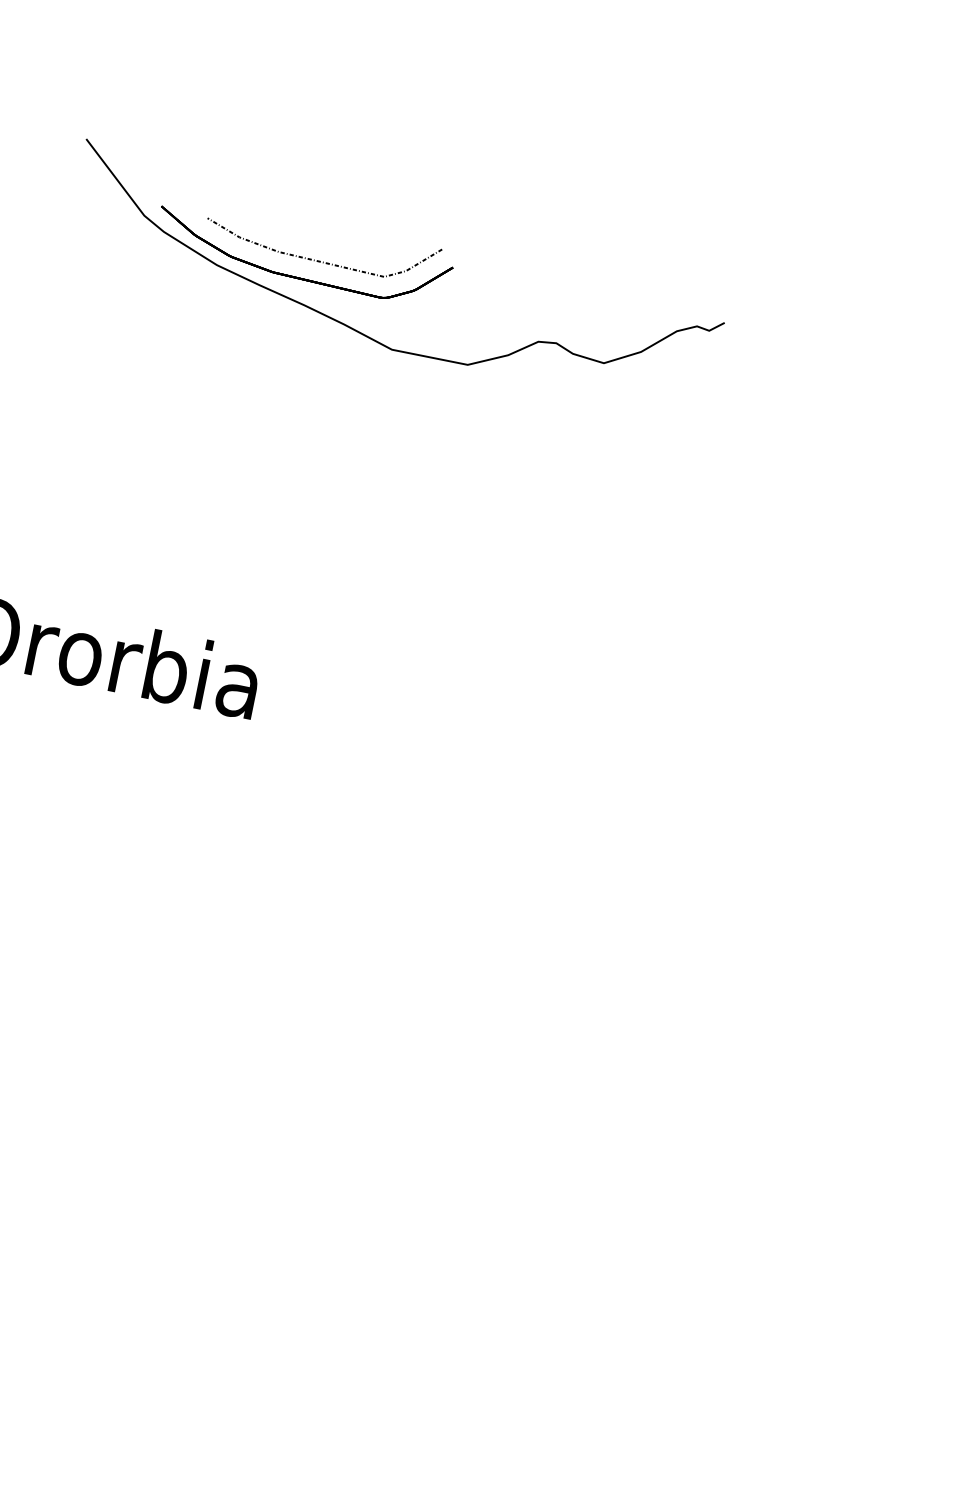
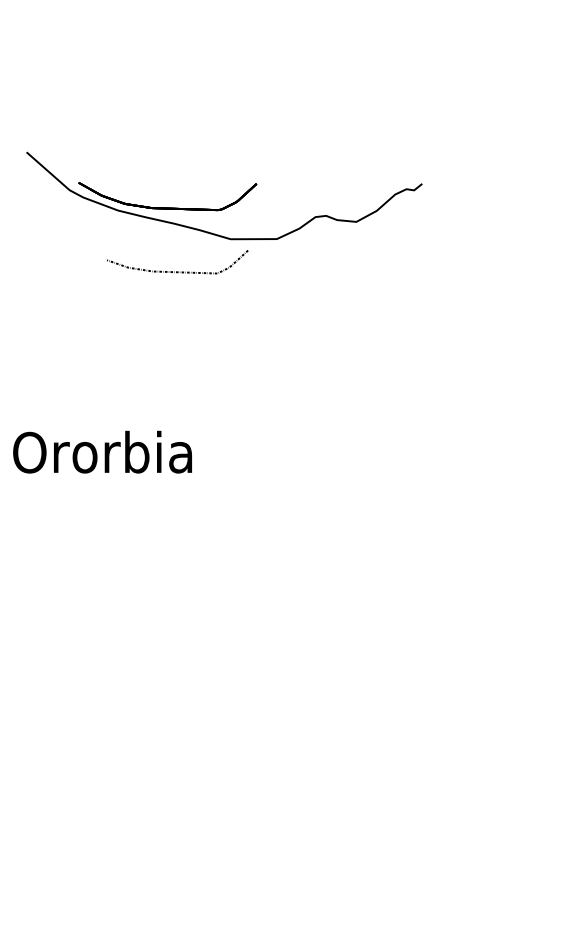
curve: (319, 260) -> (177, 271), moved

